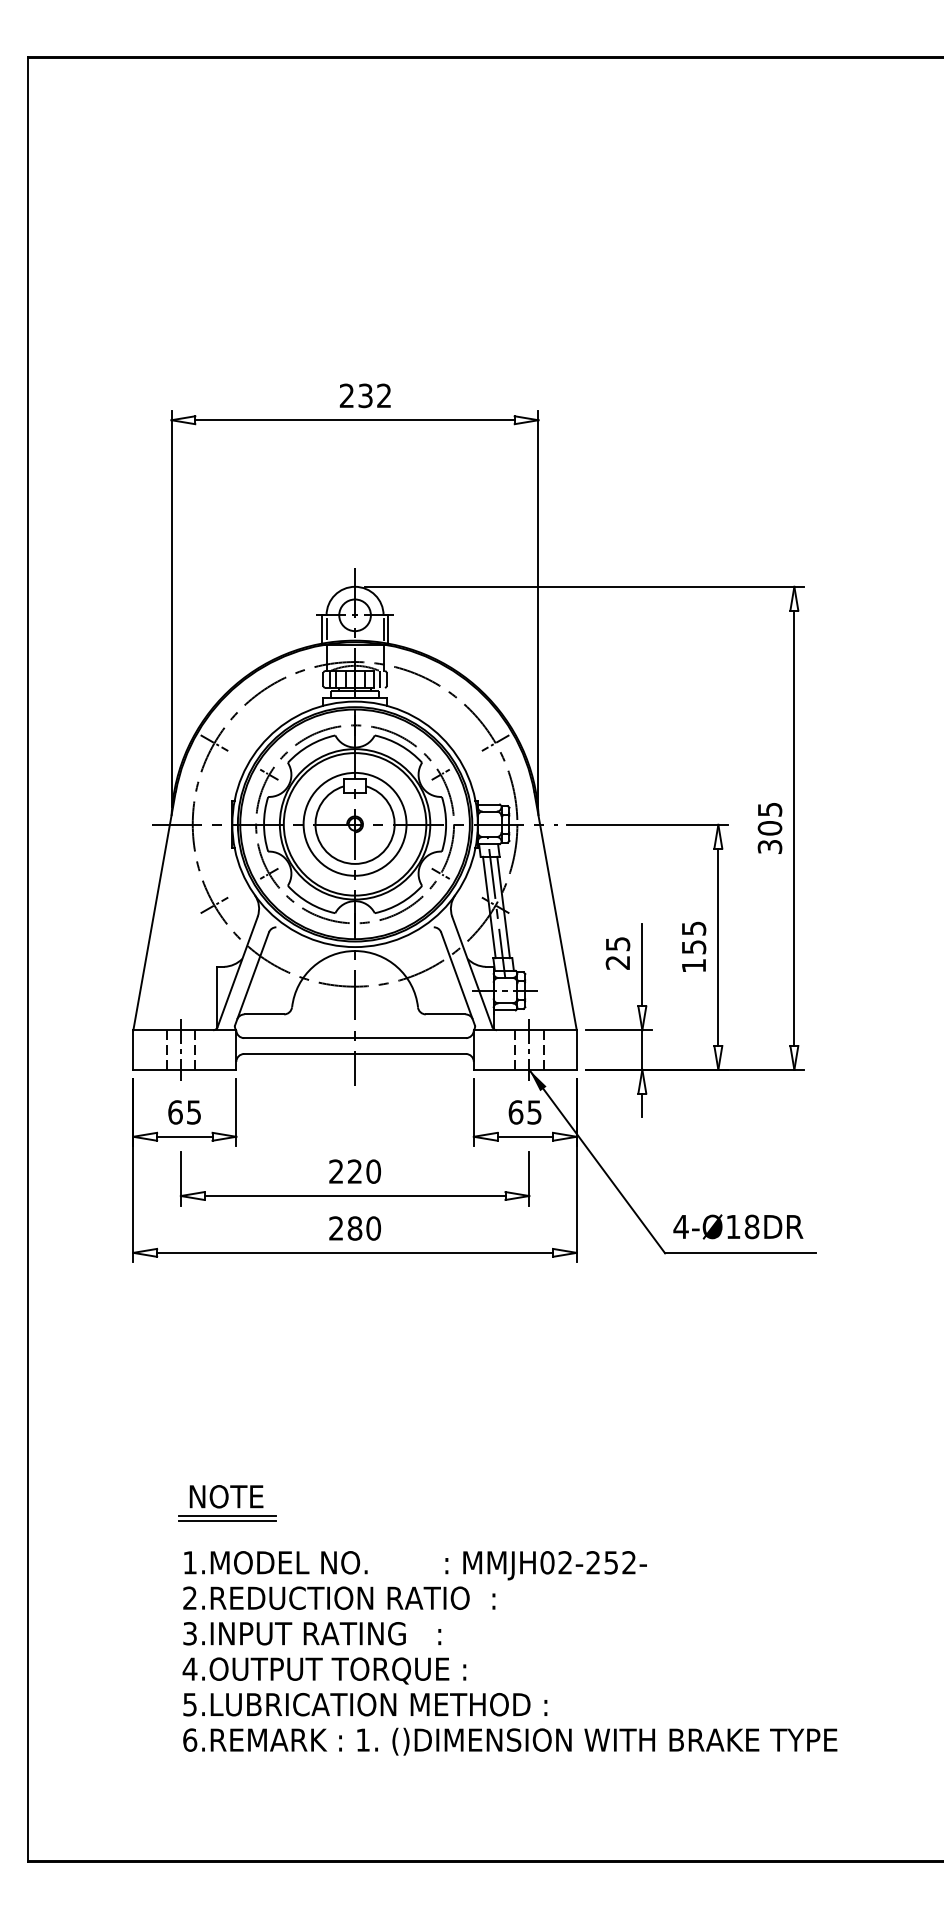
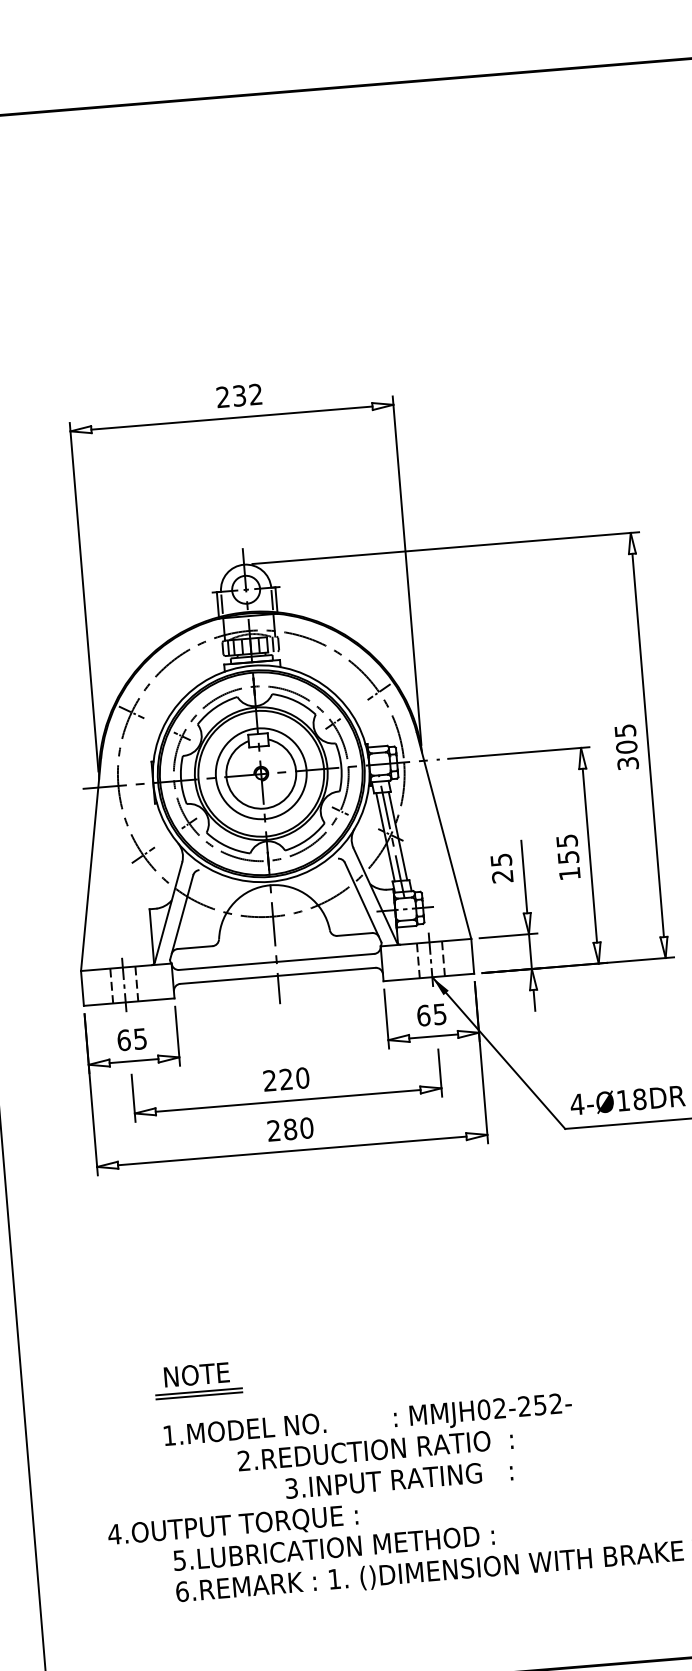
text: (339, 1597) -> (375, 1449), moved
text: (312, 1633) -> (399, 1479), moved
text: (324, 1670) -> (233, 1525), moved

